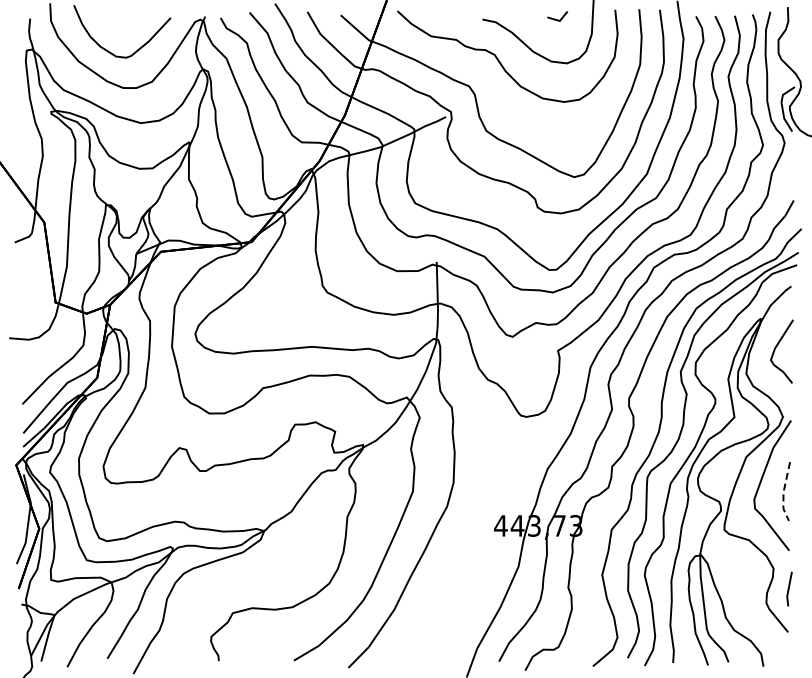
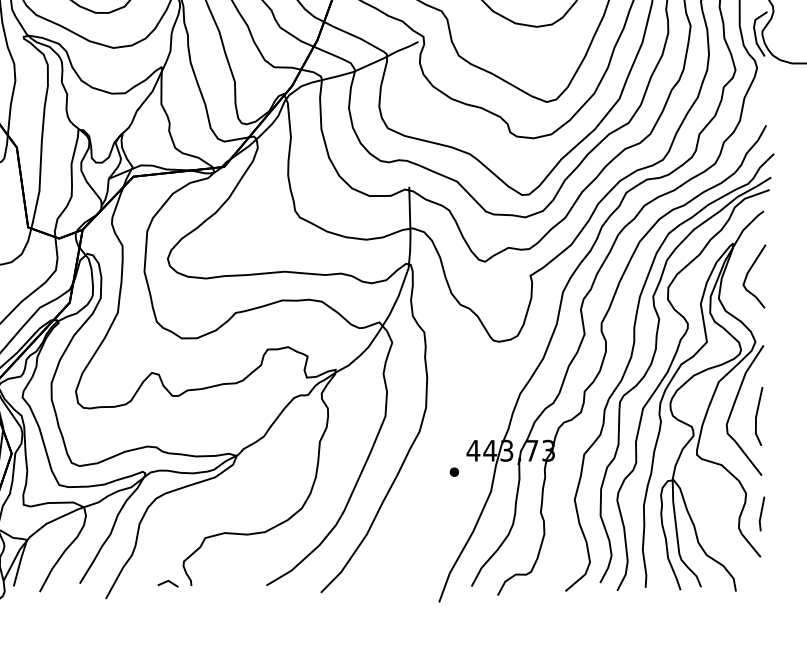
line: (783, 492) -> (756, 417), dashed -> solid
part: (481, 546) -> (454, 471), added
line: (195, 657) -> (168, 582), added

